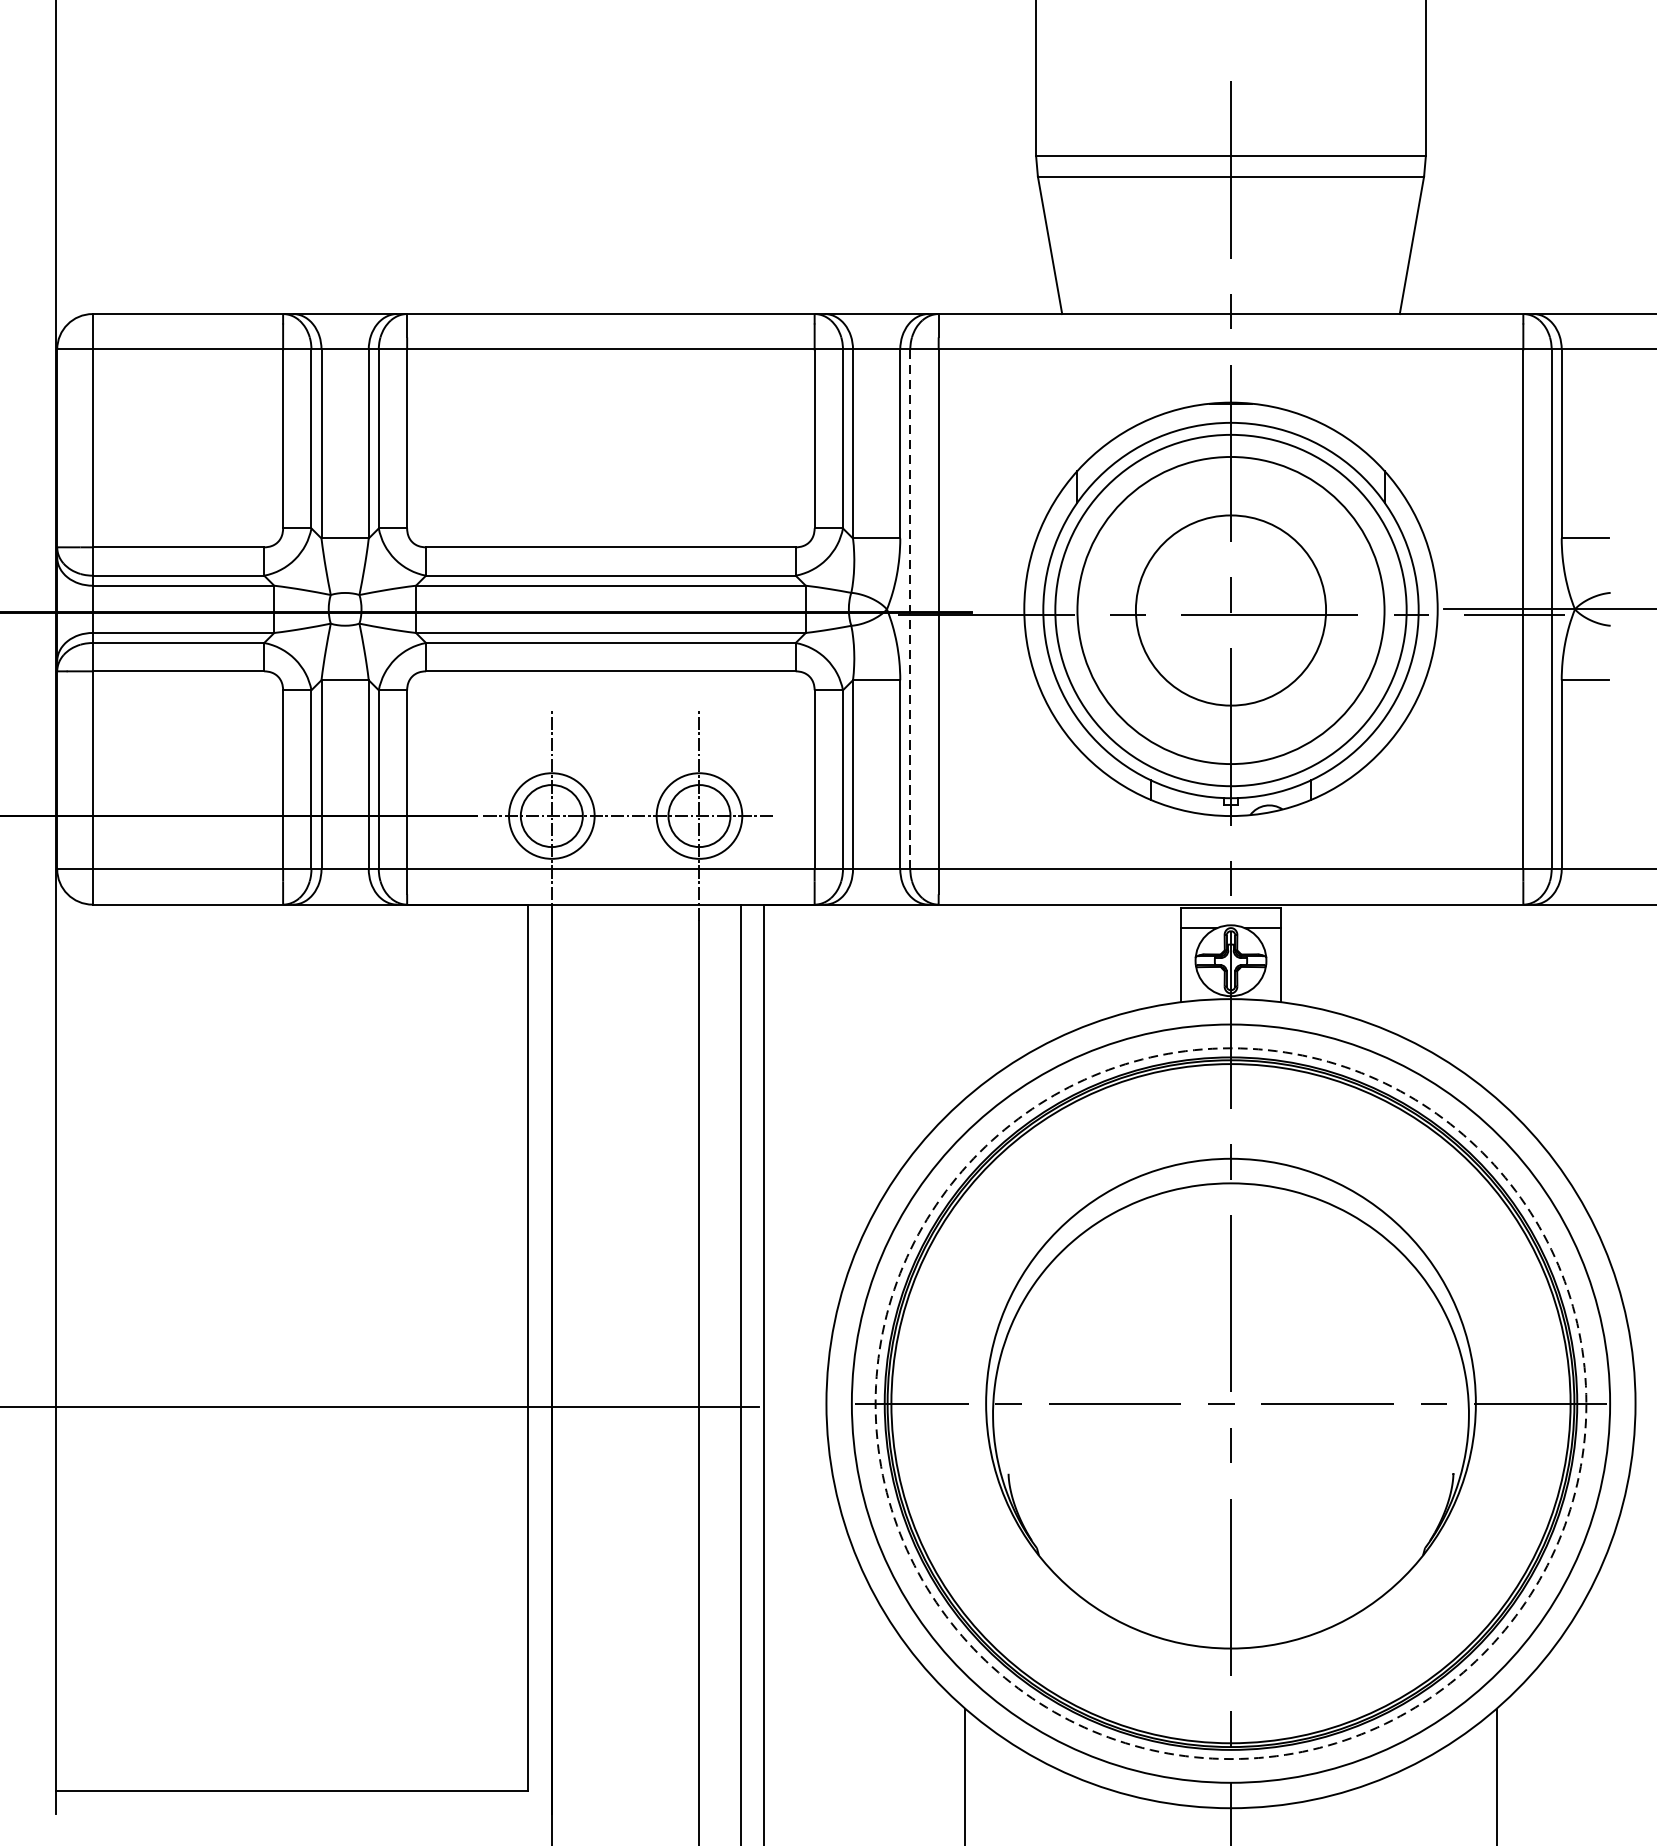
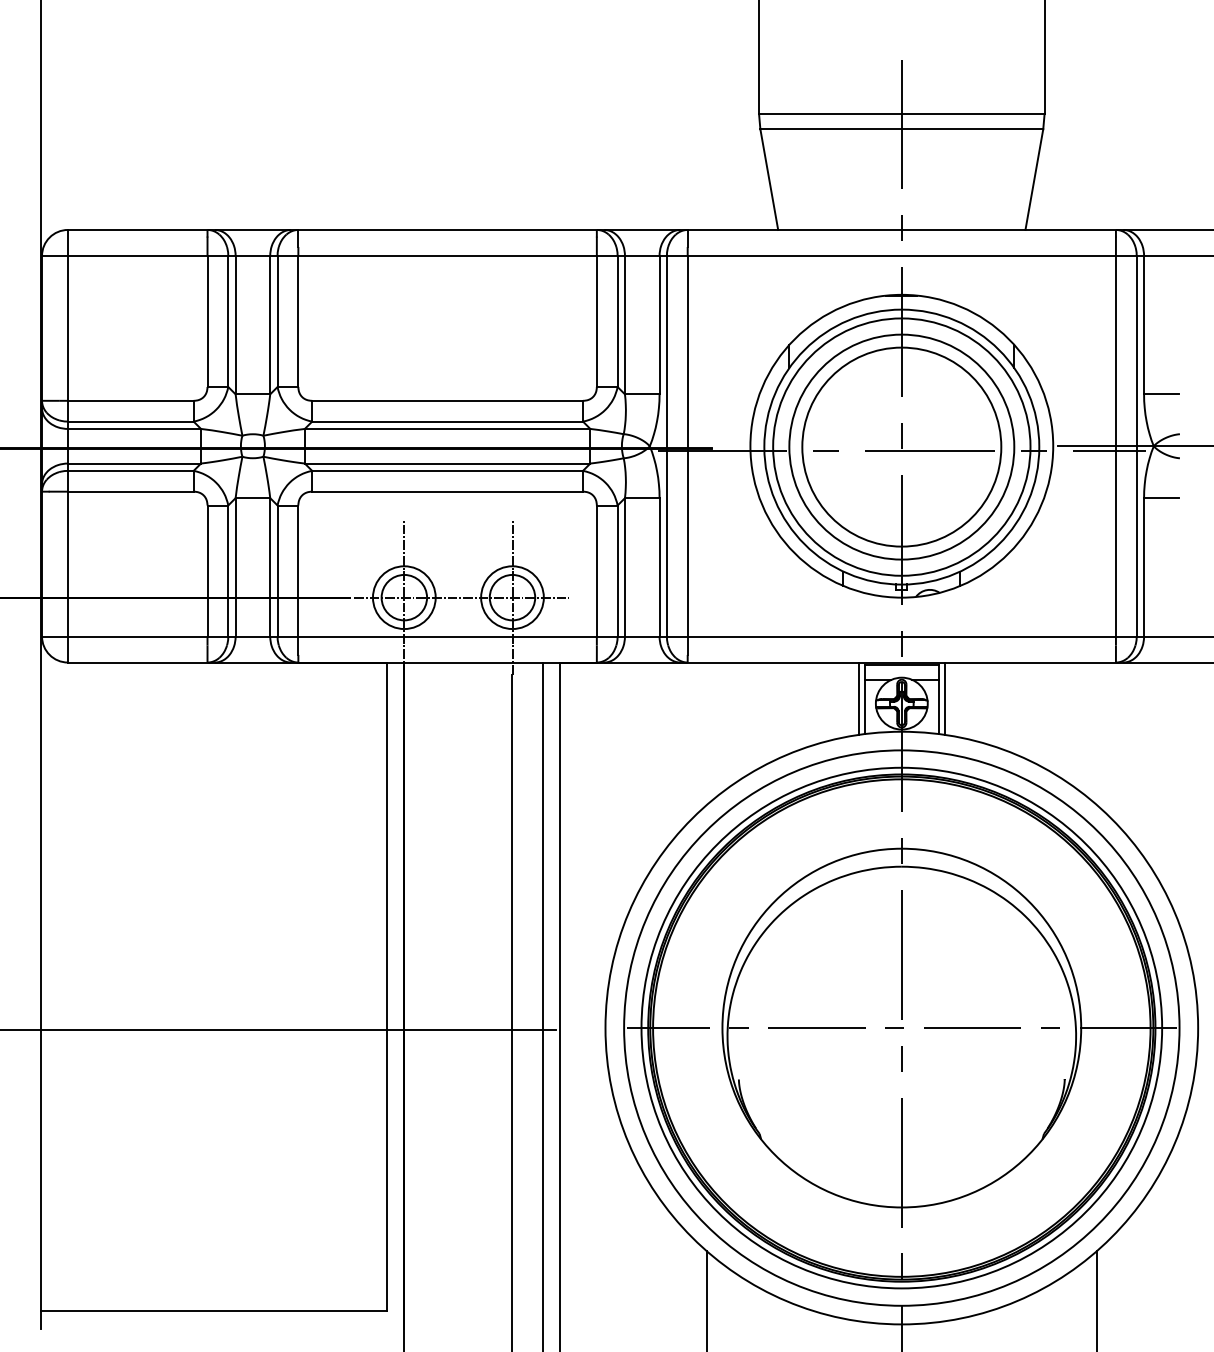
line: (909, 609) -> (666, 446), dashed -> solid
circle: (1230, 609) -> (901, 446), size x1.43
line: (1171, 953) -> (858, 698), added
line: (1290, 953) -> (945, 698), added
circle: (1230, 1402) -> (901, 1027), dashed -> solid

